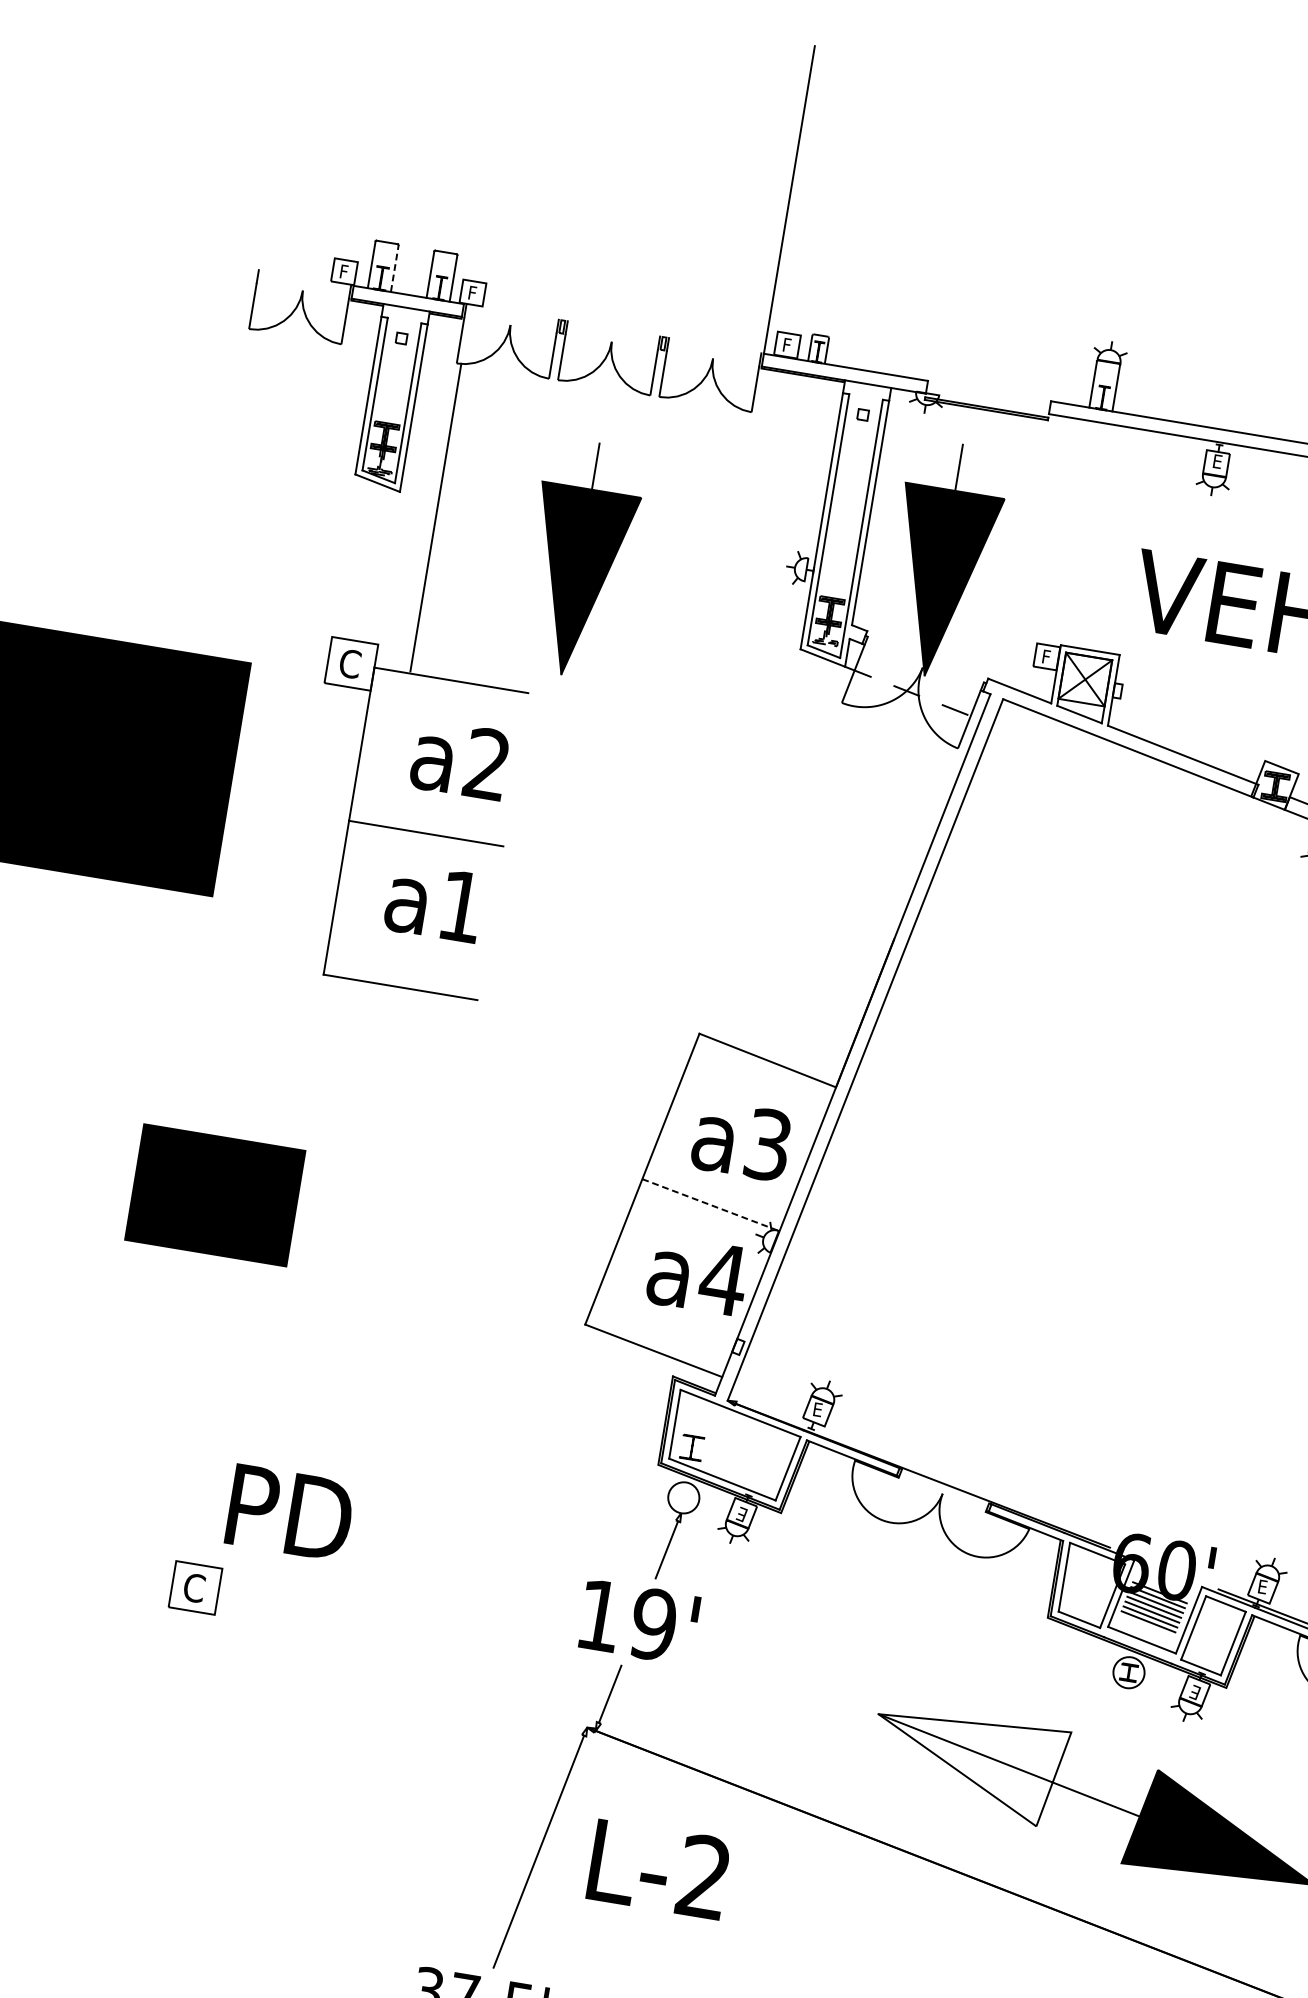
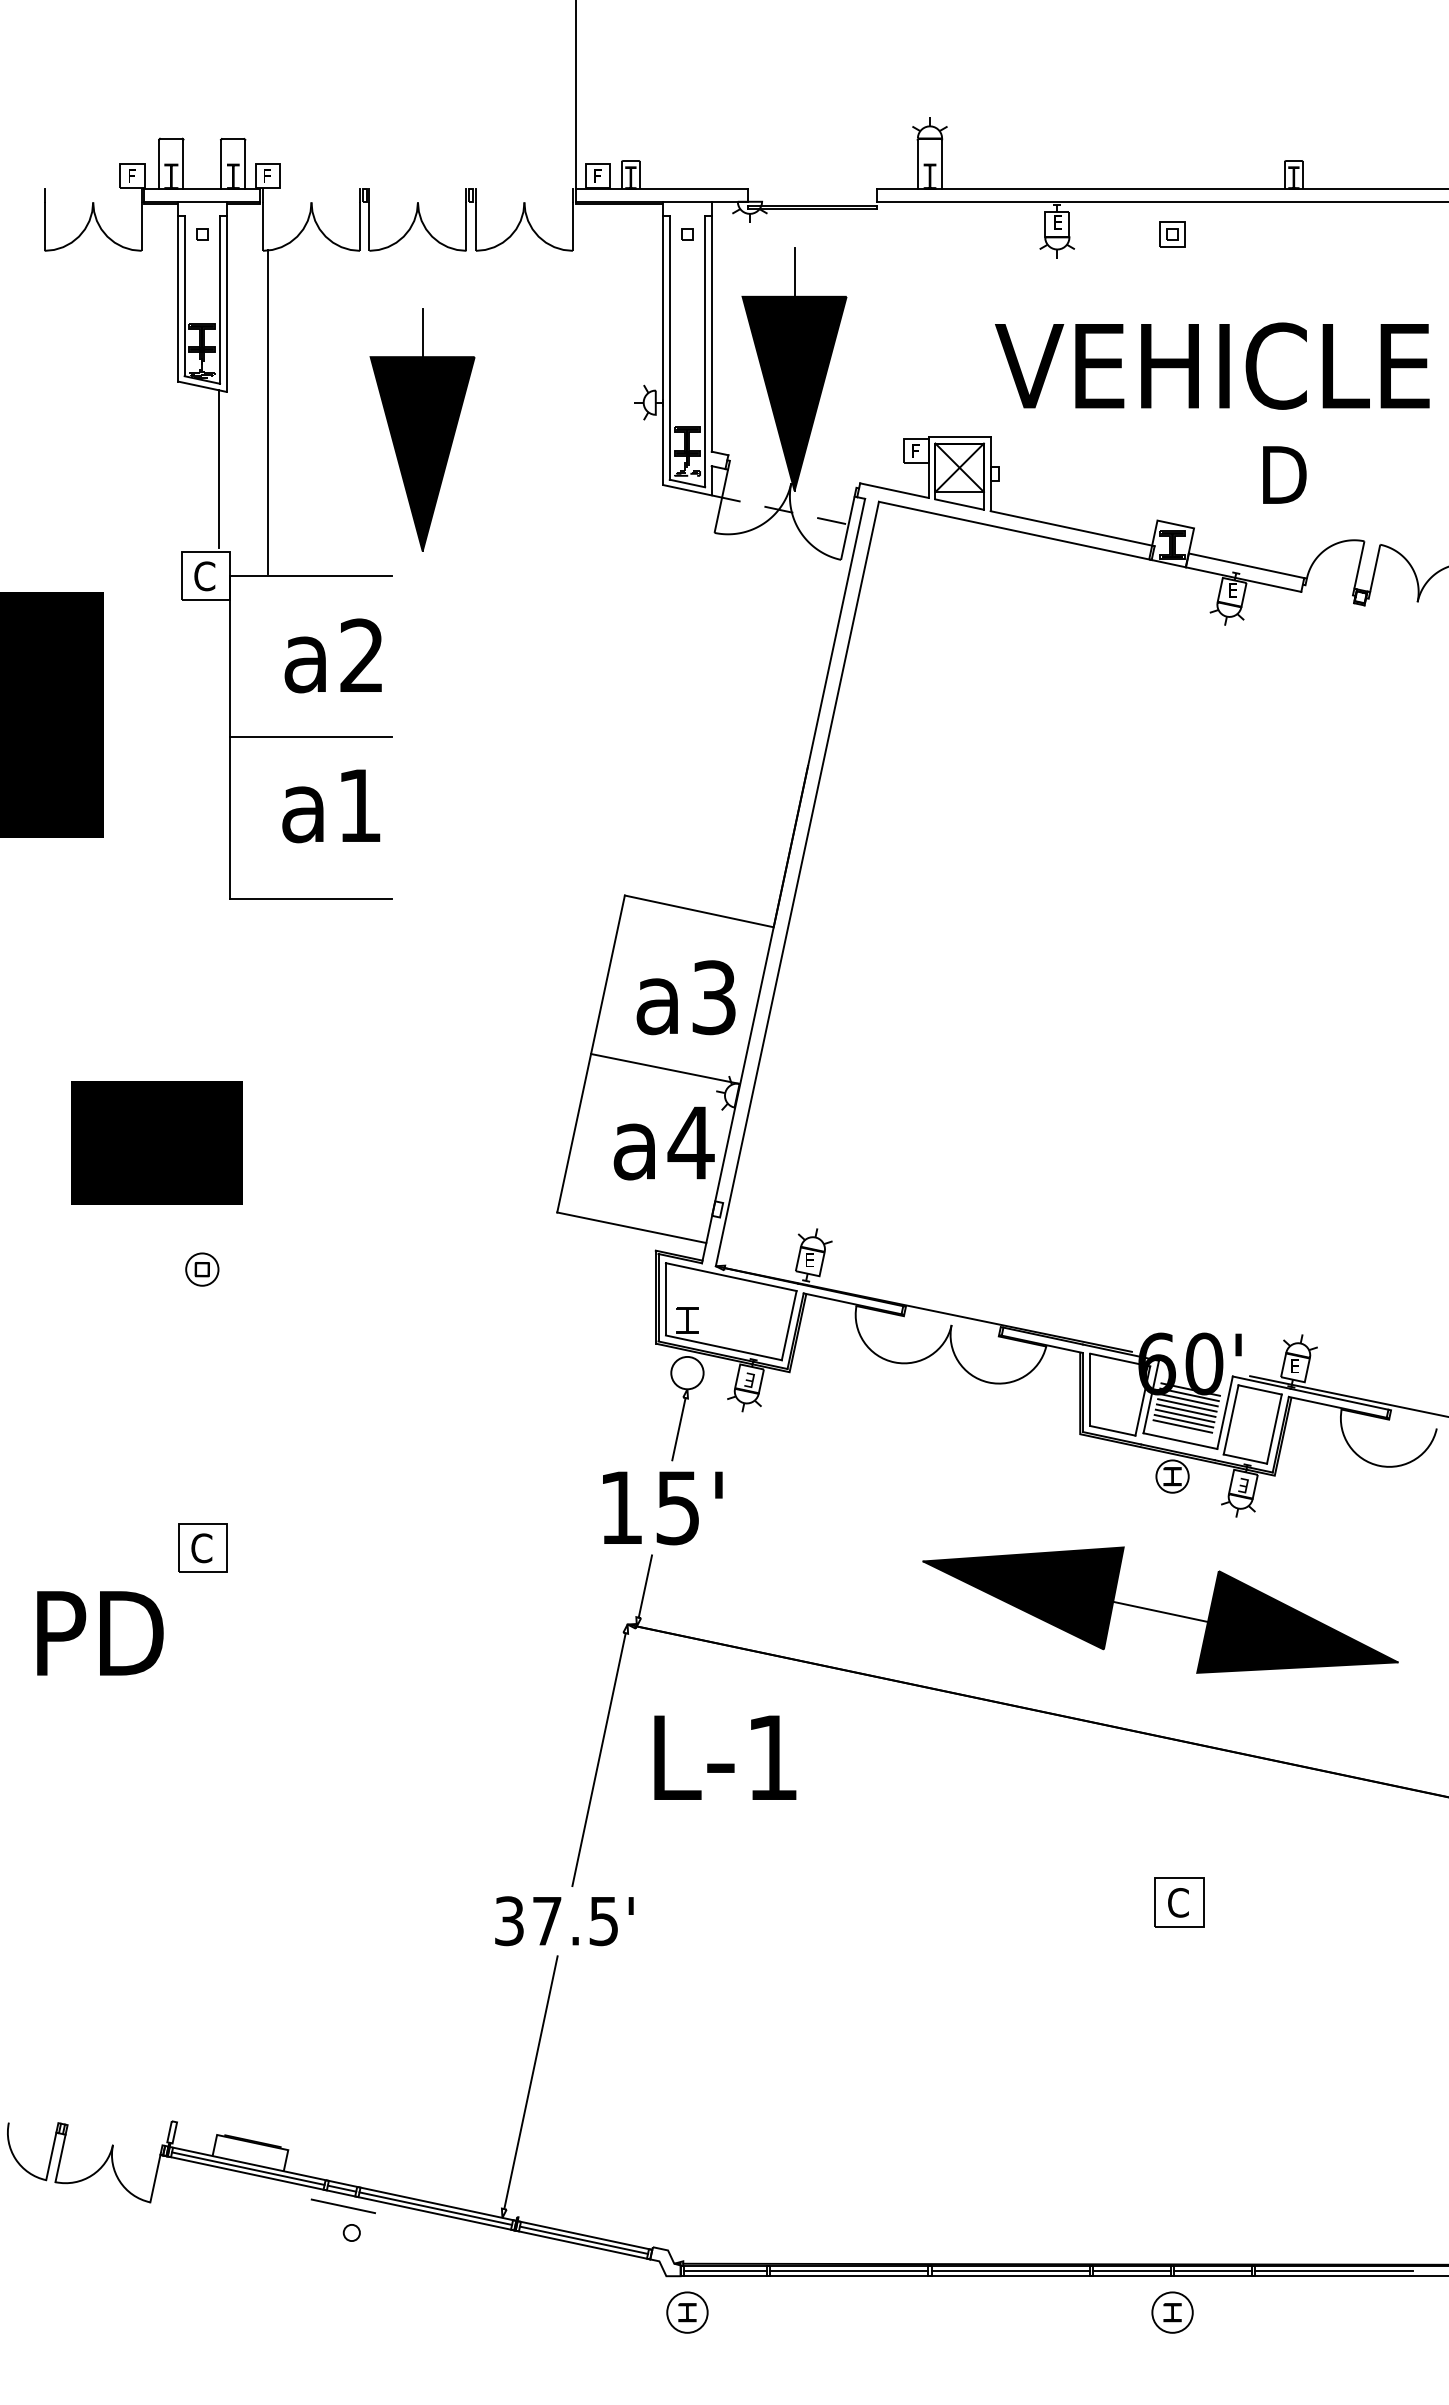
line: (394, 268) -> (183, 164), dashed -> solid
line: (380, 563) -> (218, 468), added
line: (710, 1204) -> (665, 1068), dashed -> solid
part: (238, 1322) -> (202, 1269), added
text: (290, 1513) -> (100, 1633), moved
text: (653, 1624) -> (677, 1507), 19' -> 15'
line: (1146, 1626) -> (1182, 1426), added
fill: (967, 1765) -> (1023, 1598), added
text: (703, 1875) -> (771, 1756), L-2 -> L-1

